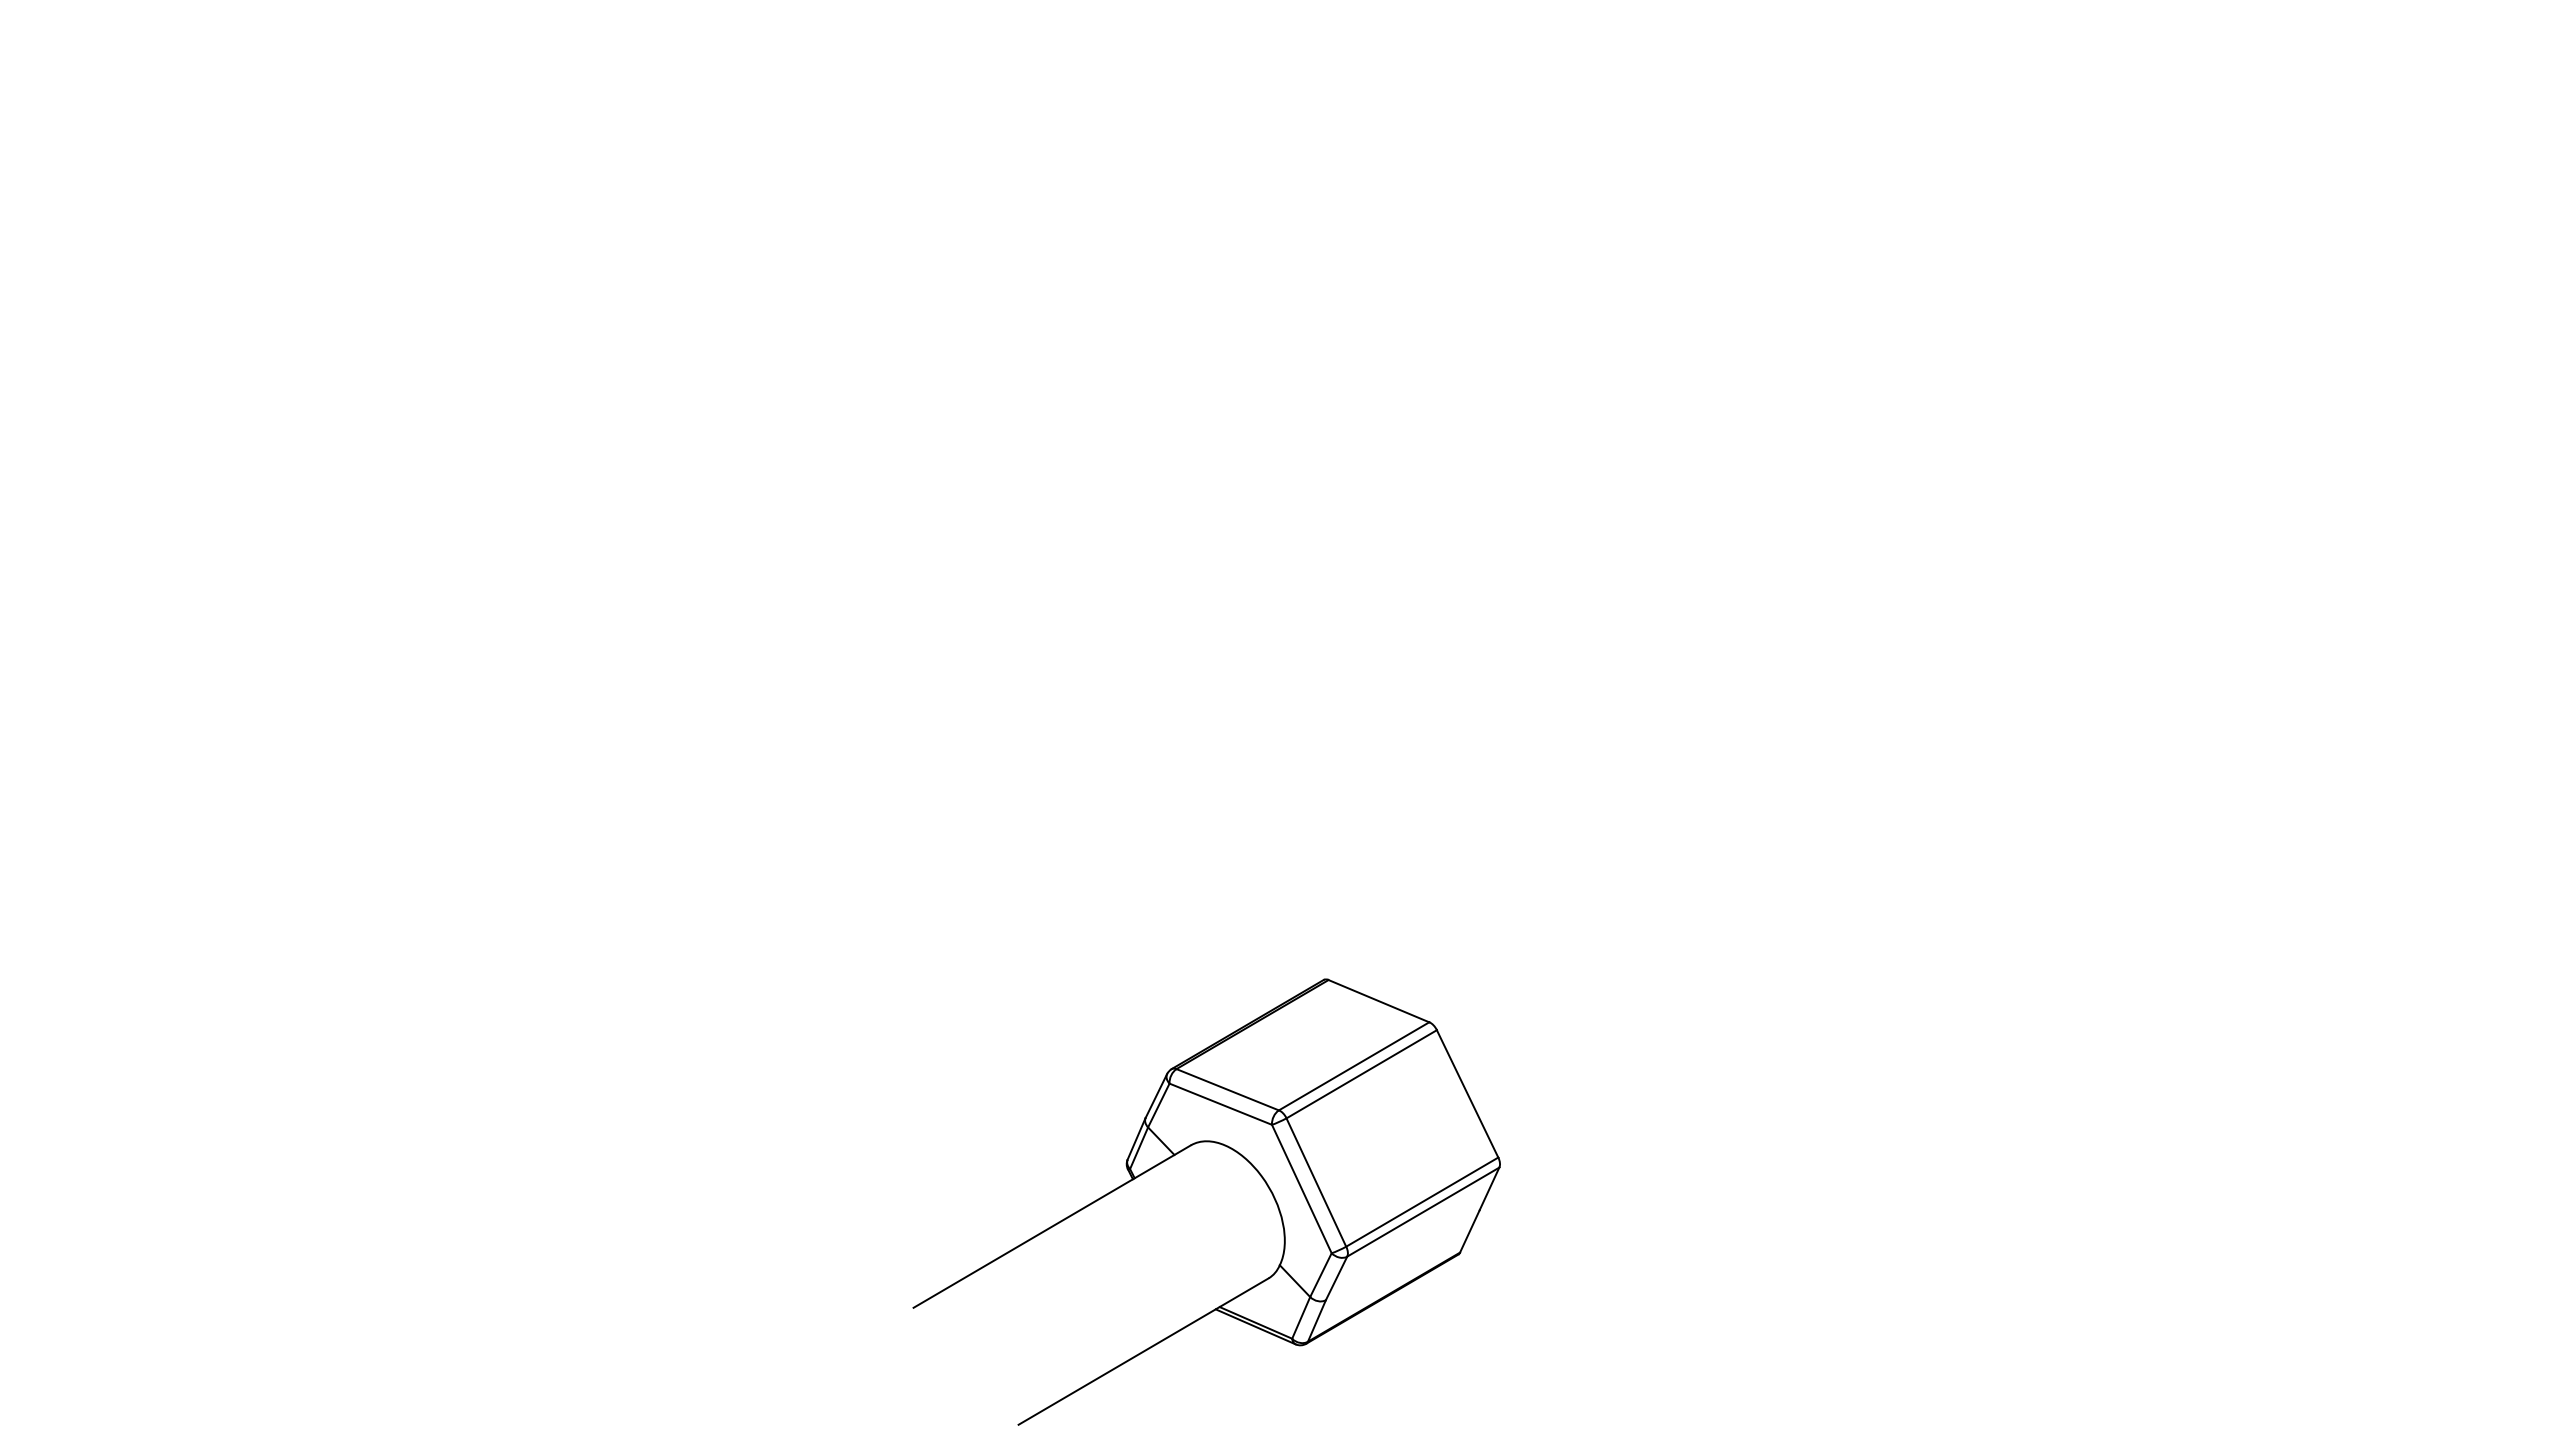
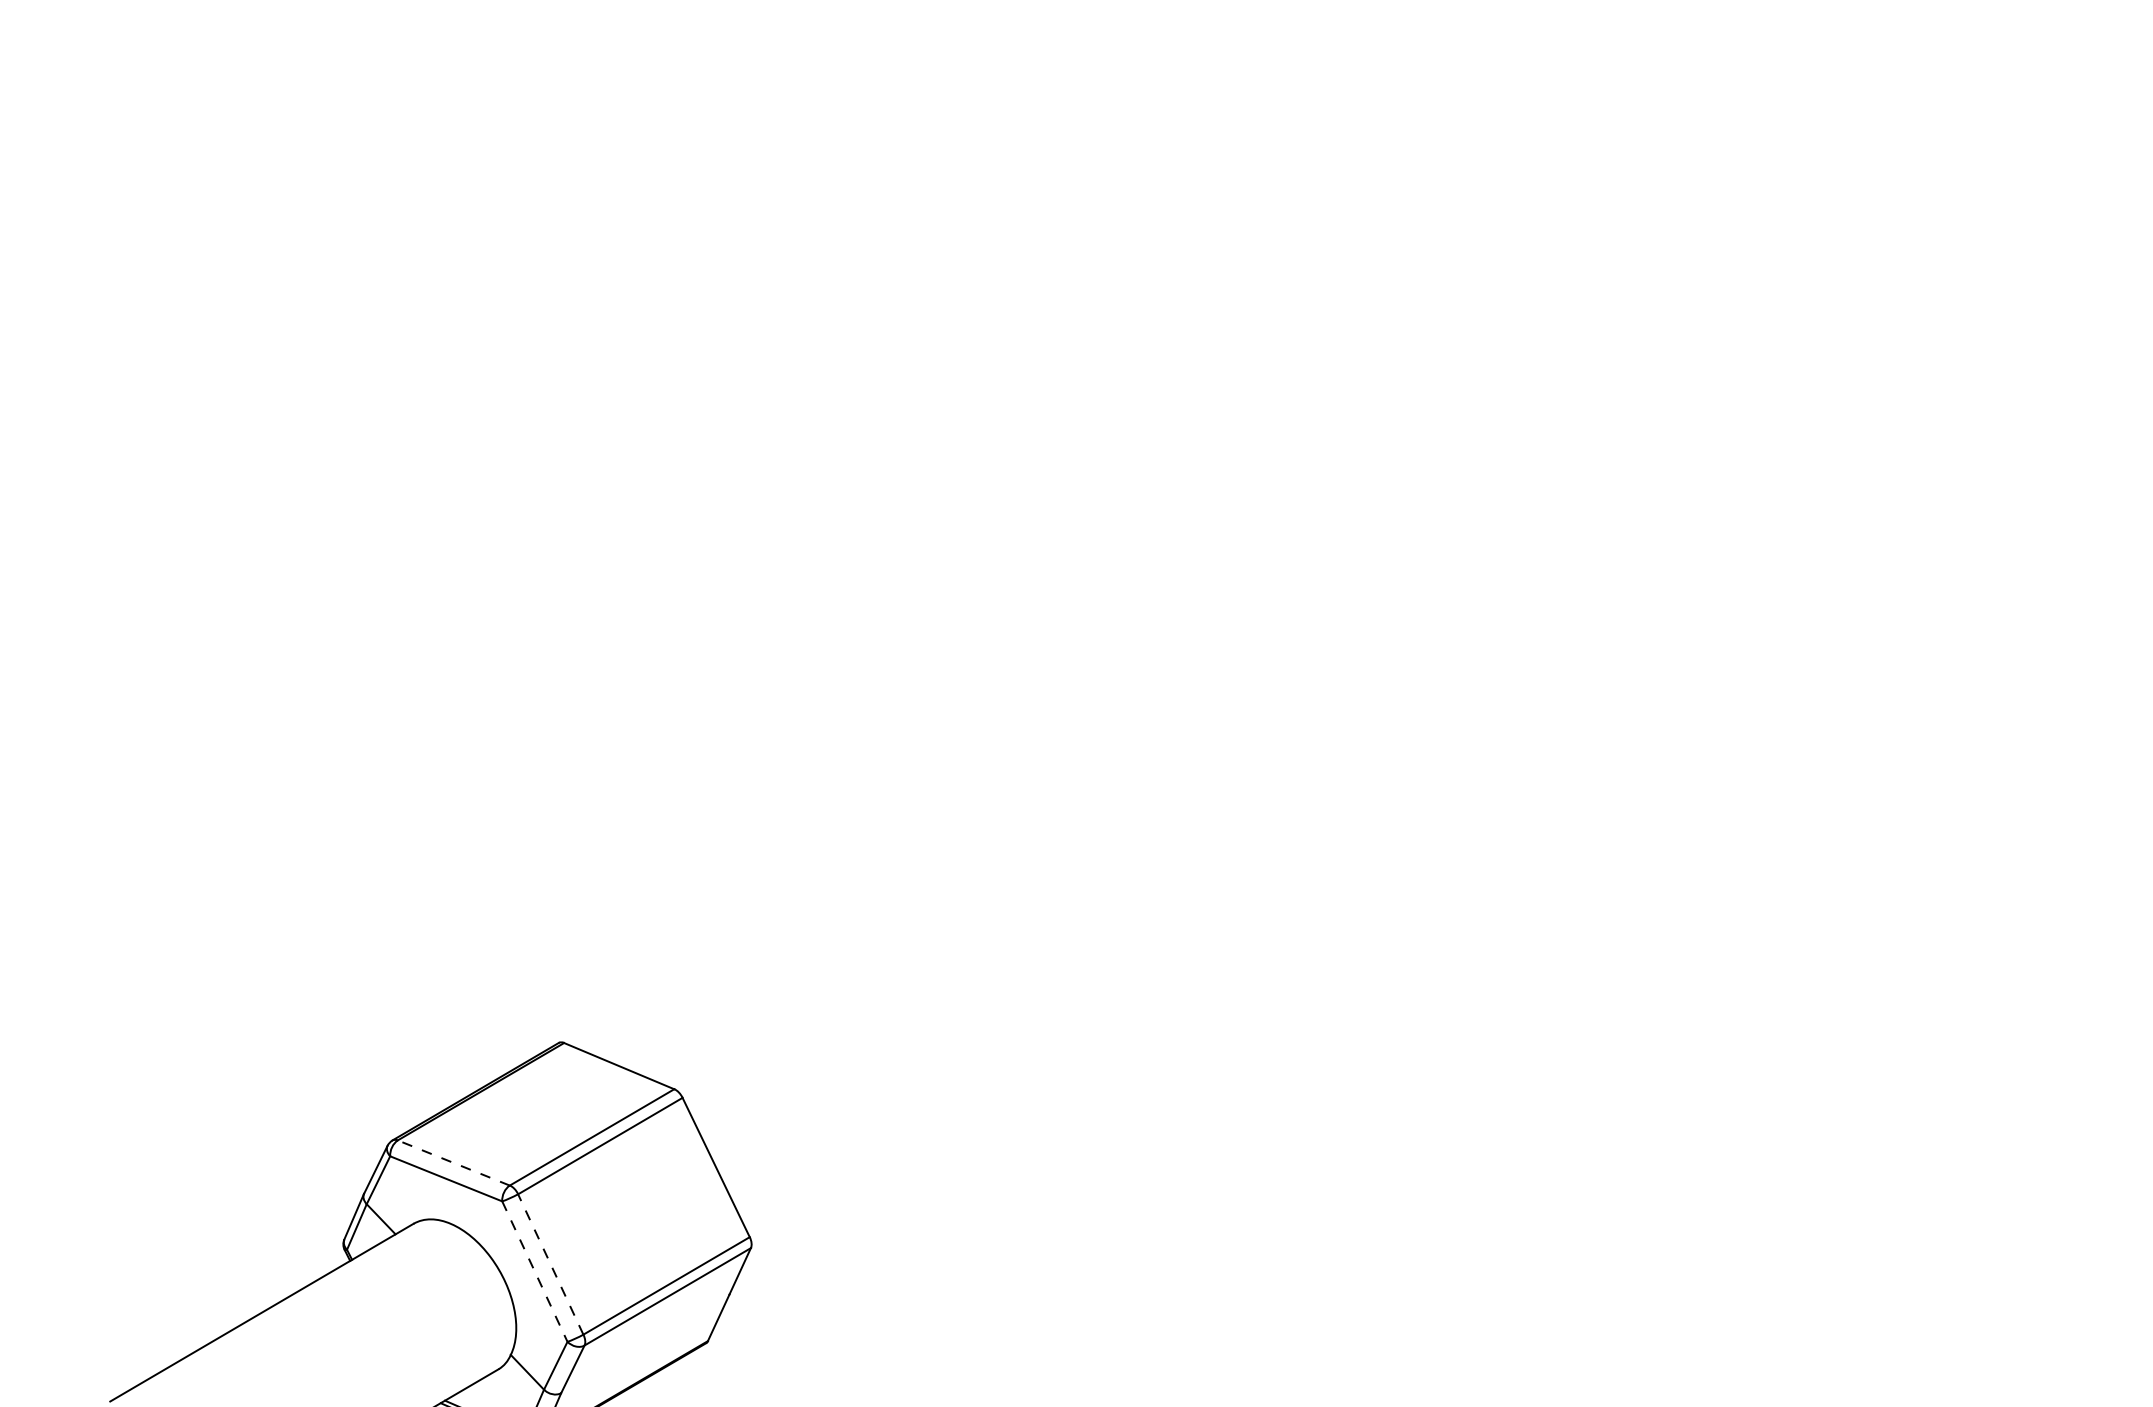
line: (1227, 1089) -> (453, 1162), solid -> dashed
line: (1316, 1182) -> (550, 1264), solid -> dashed
line: (1301, 1189) -> (534, 1272), solid -> dashed

